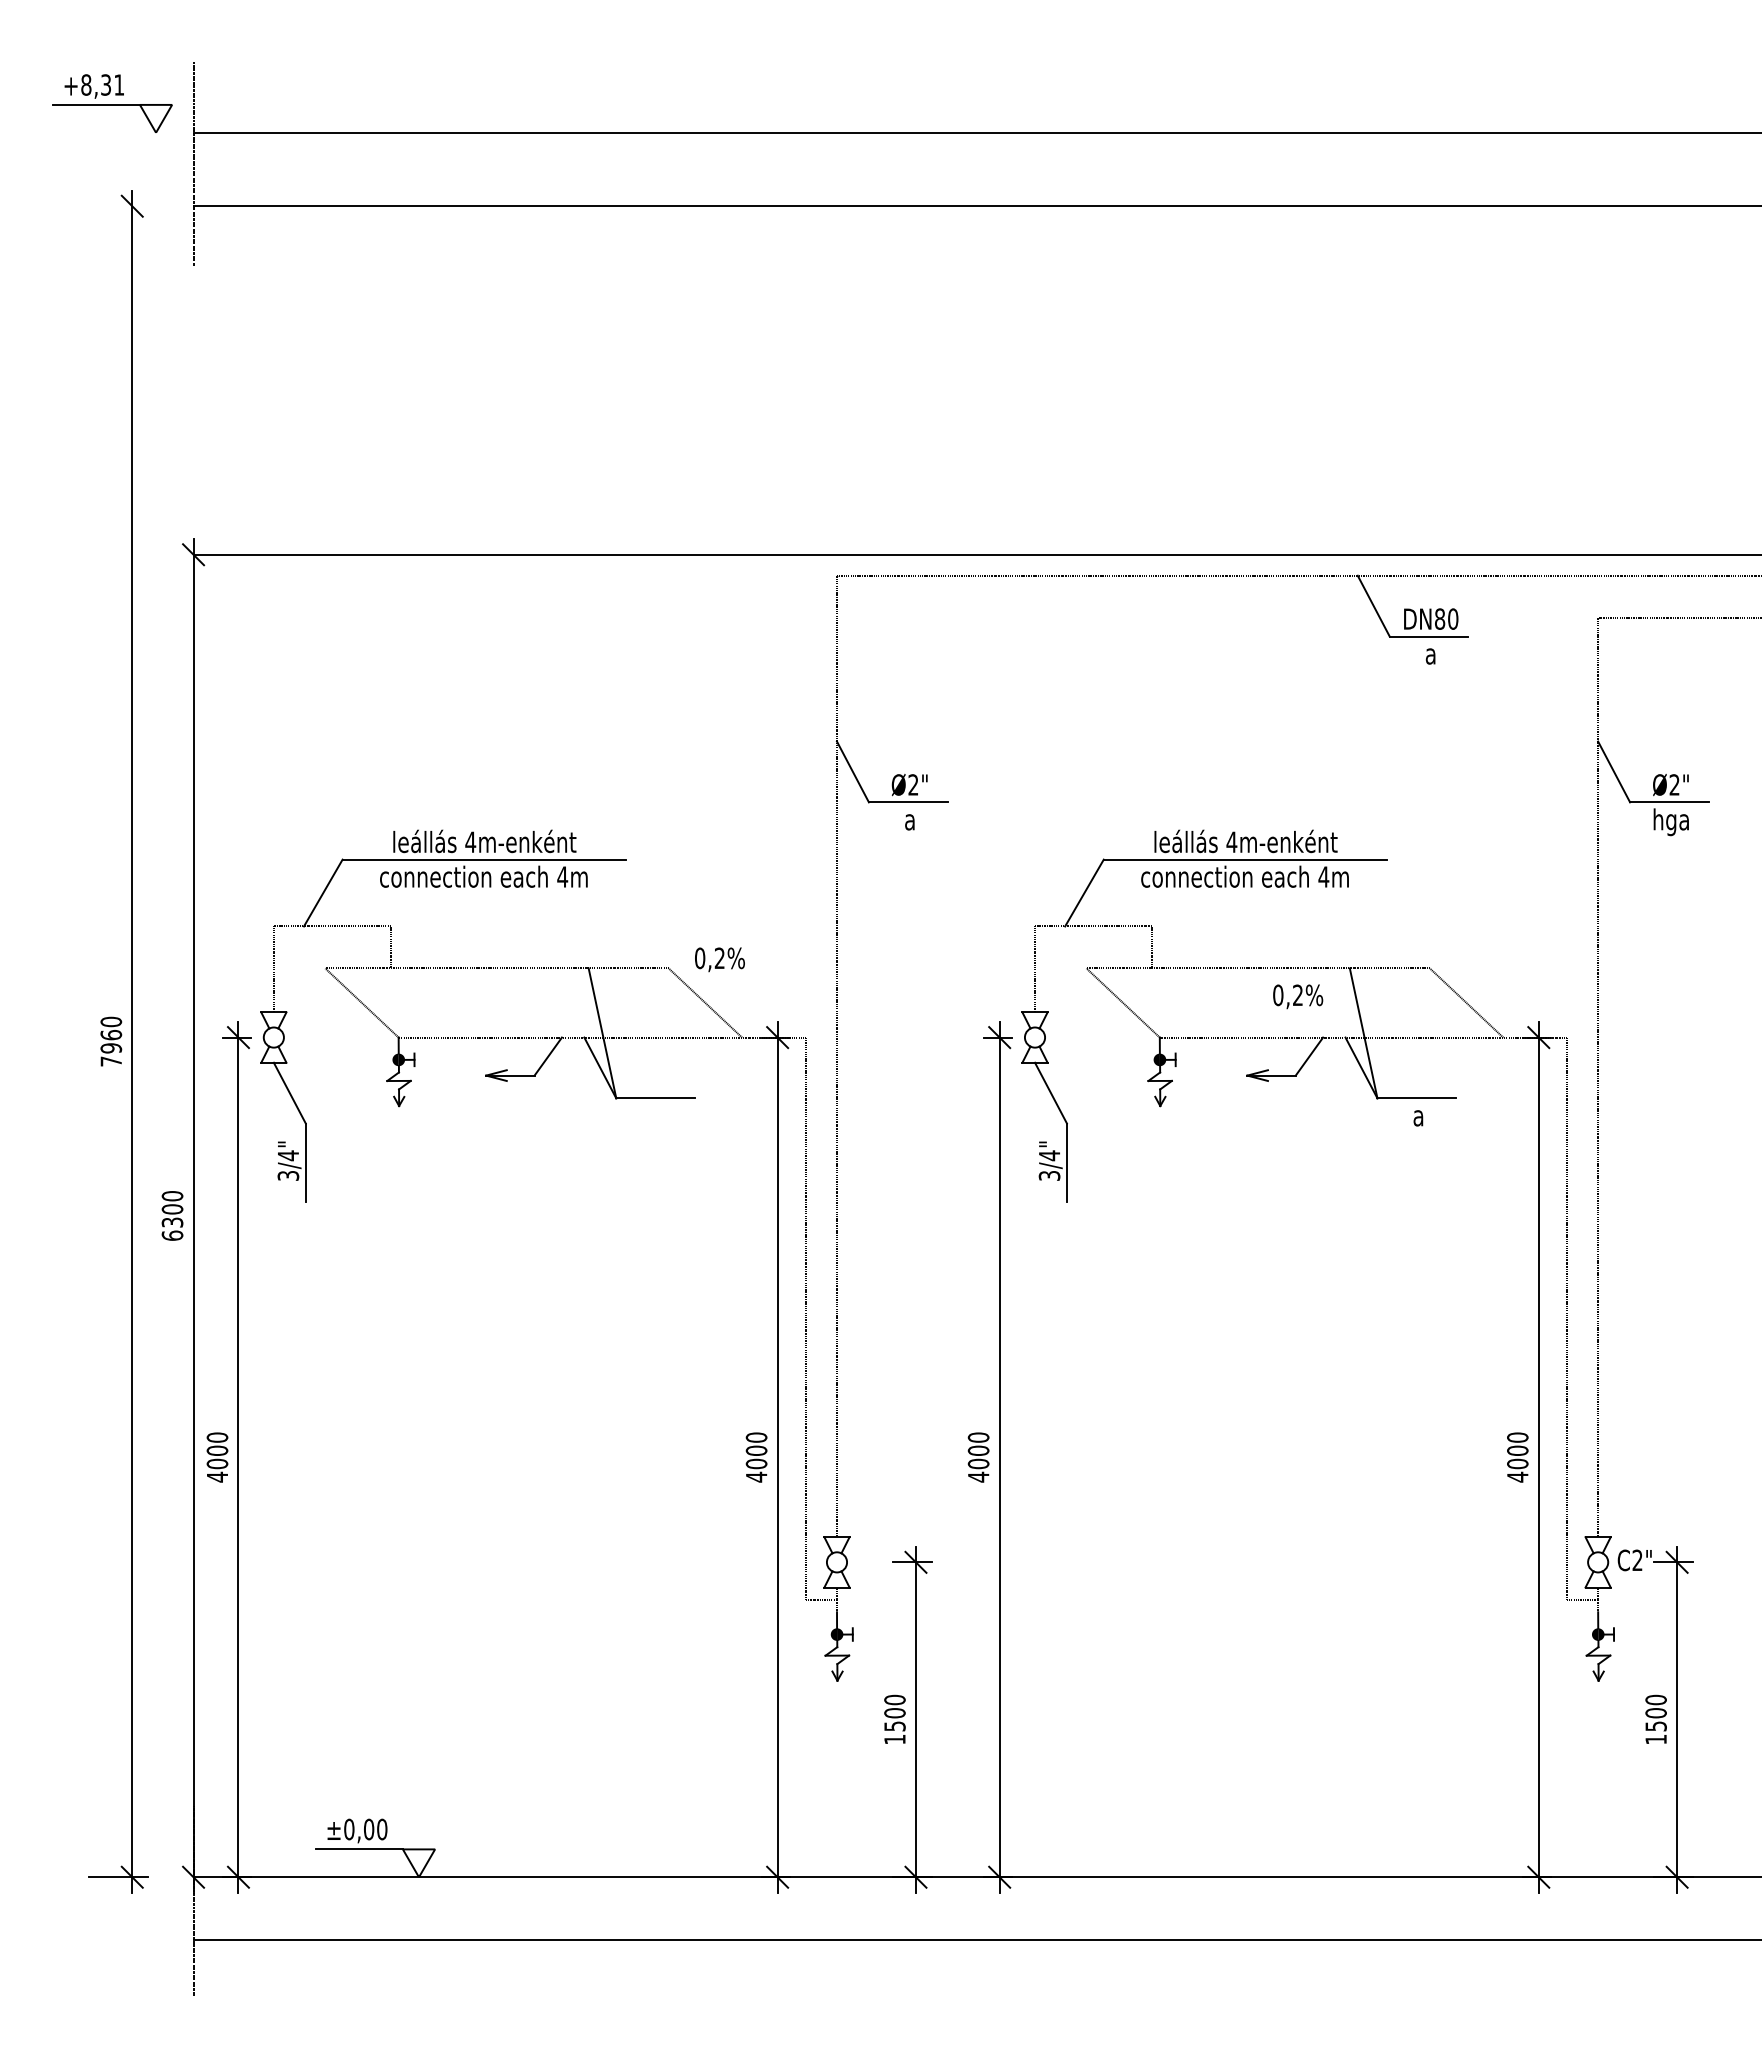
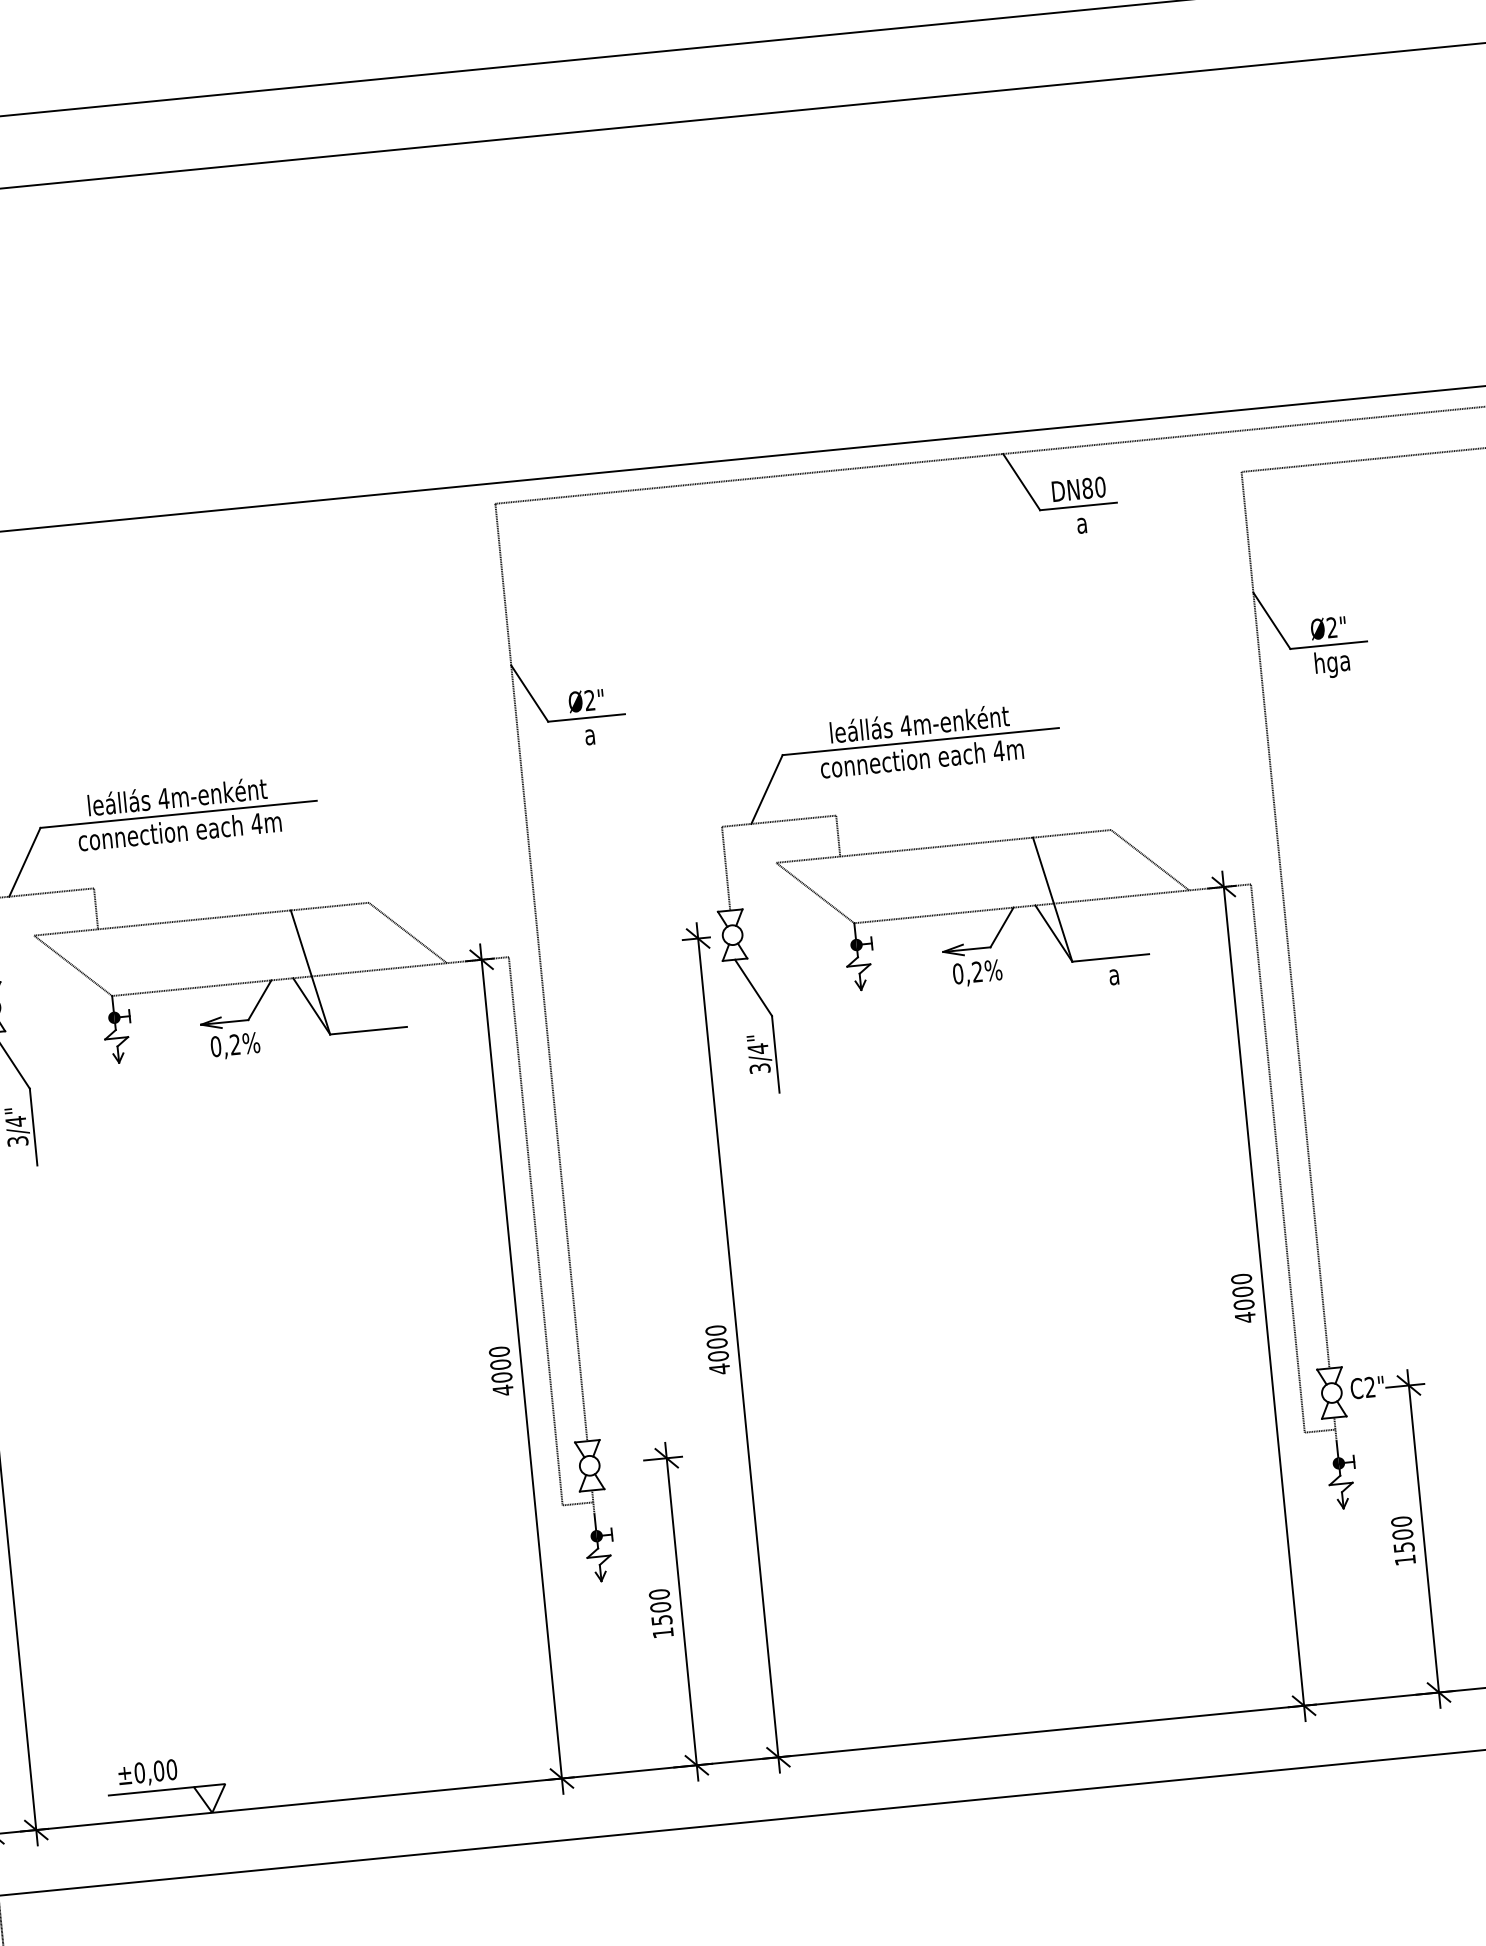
text: (719, 959) -> (235, 1045), moved
text: (1298, 996) -> (978, 973), moved

